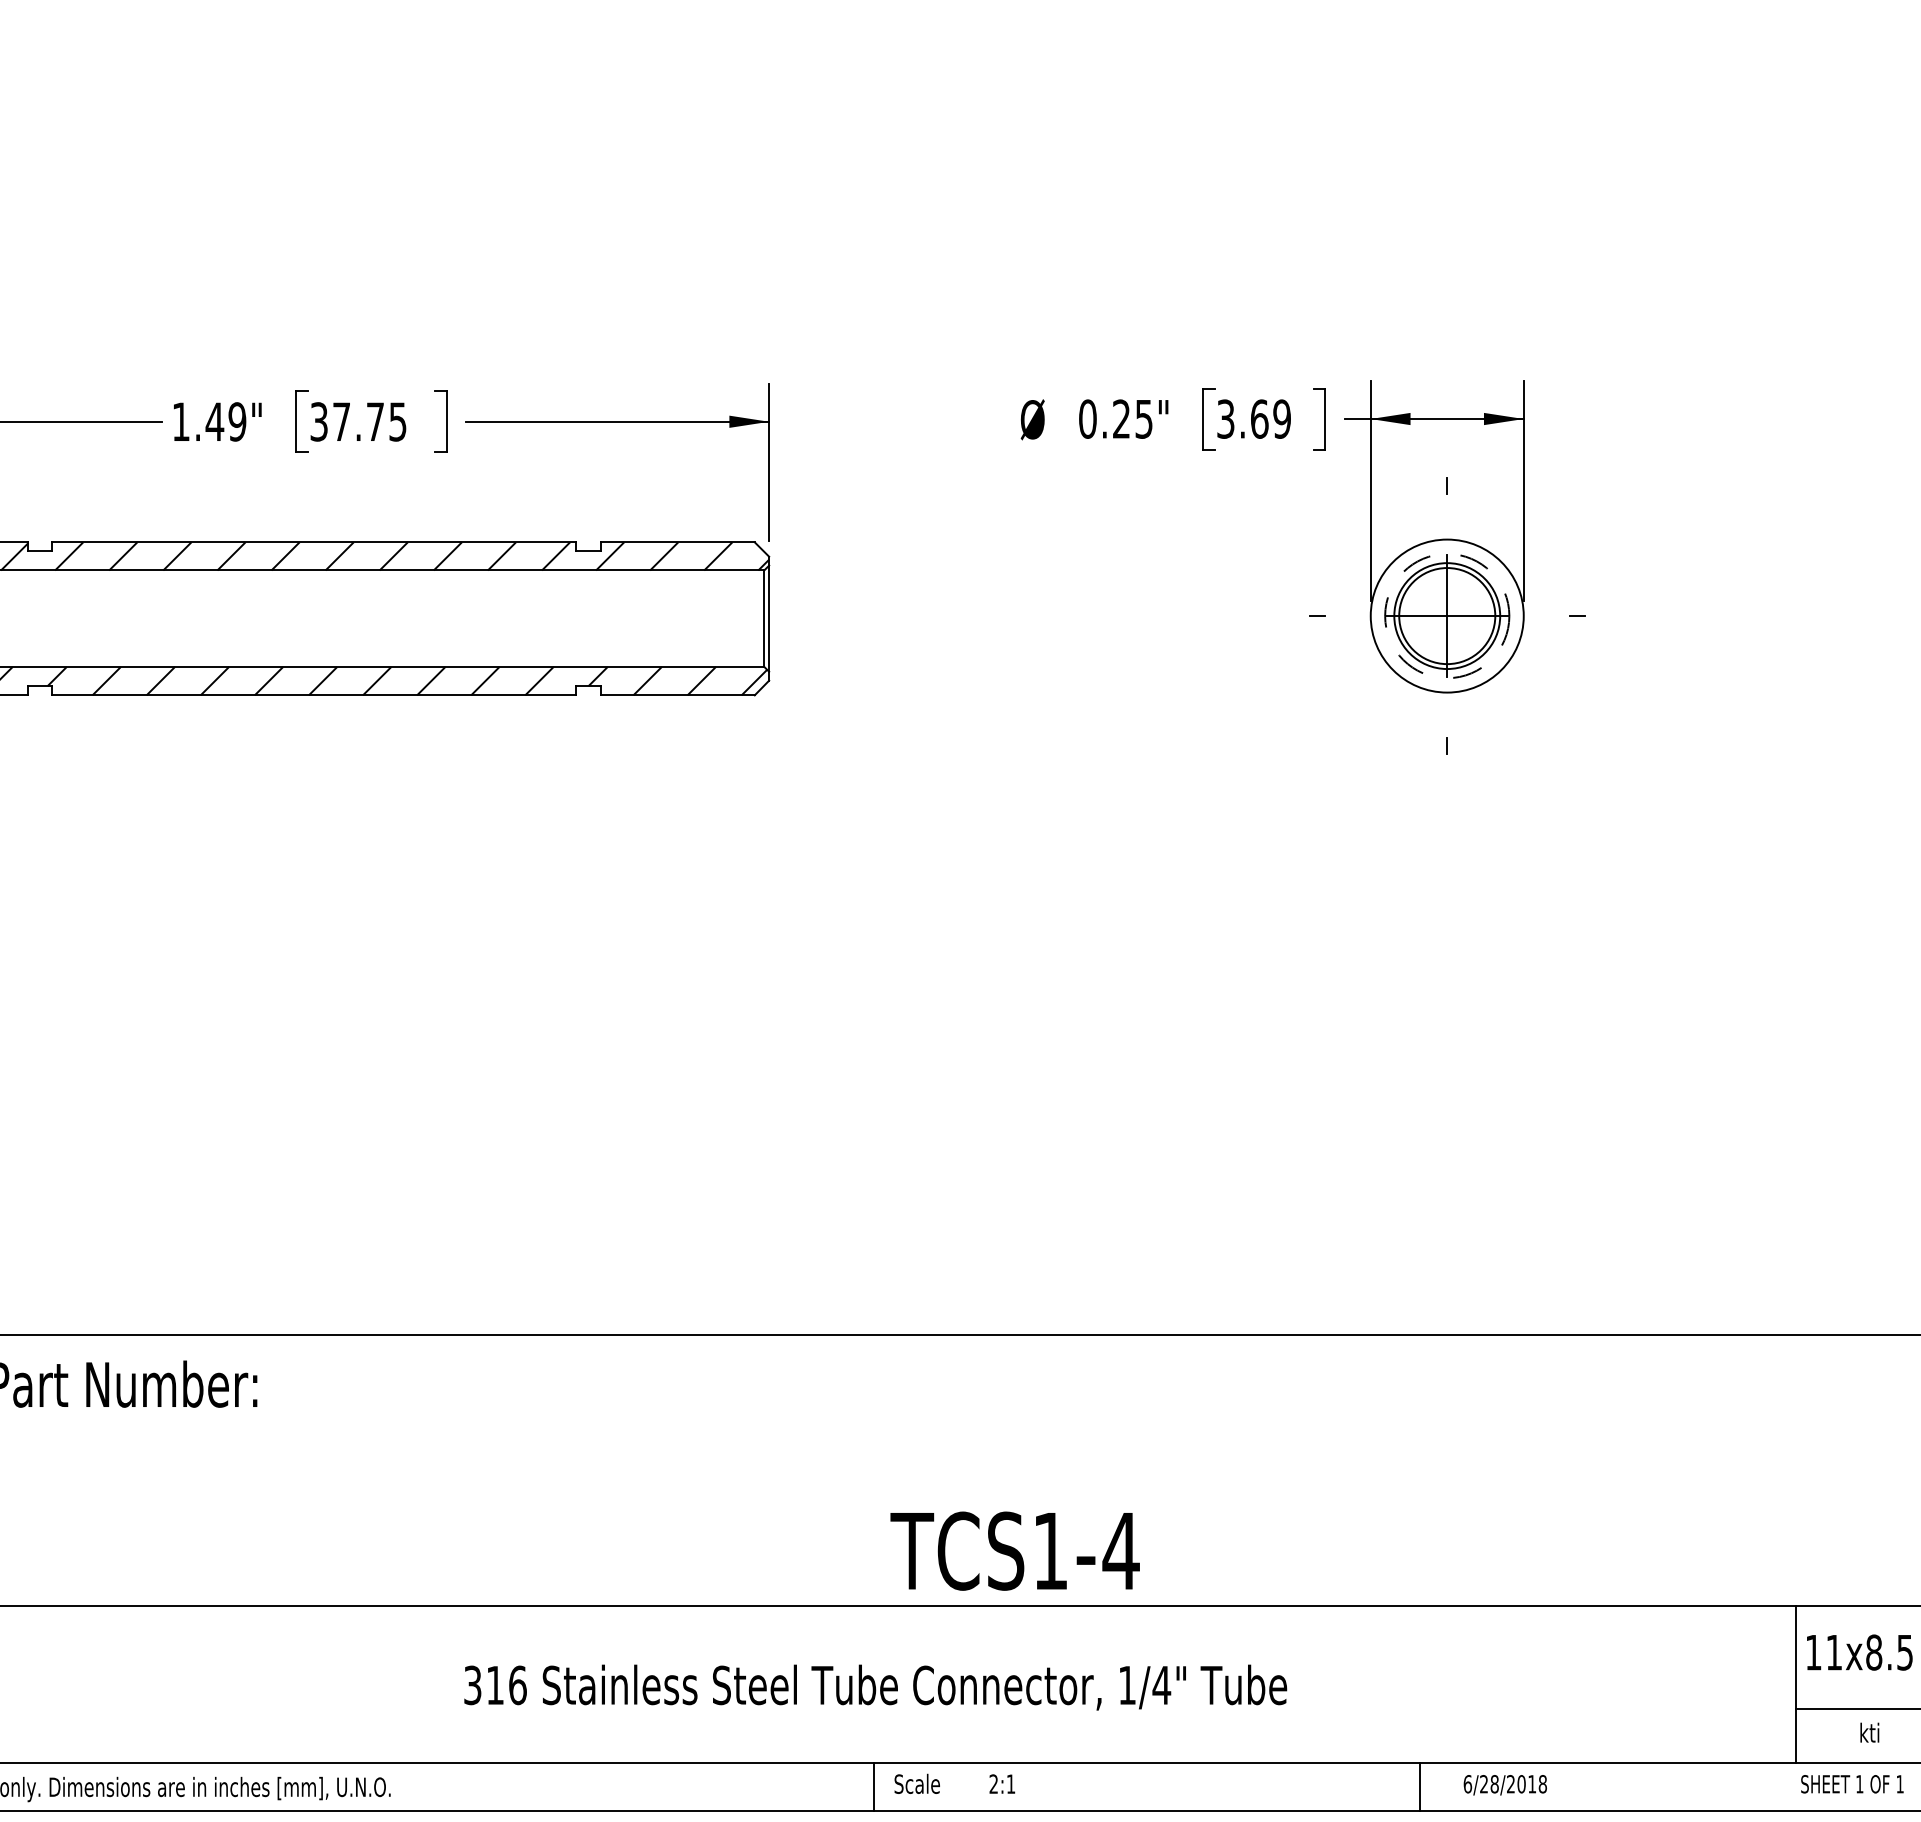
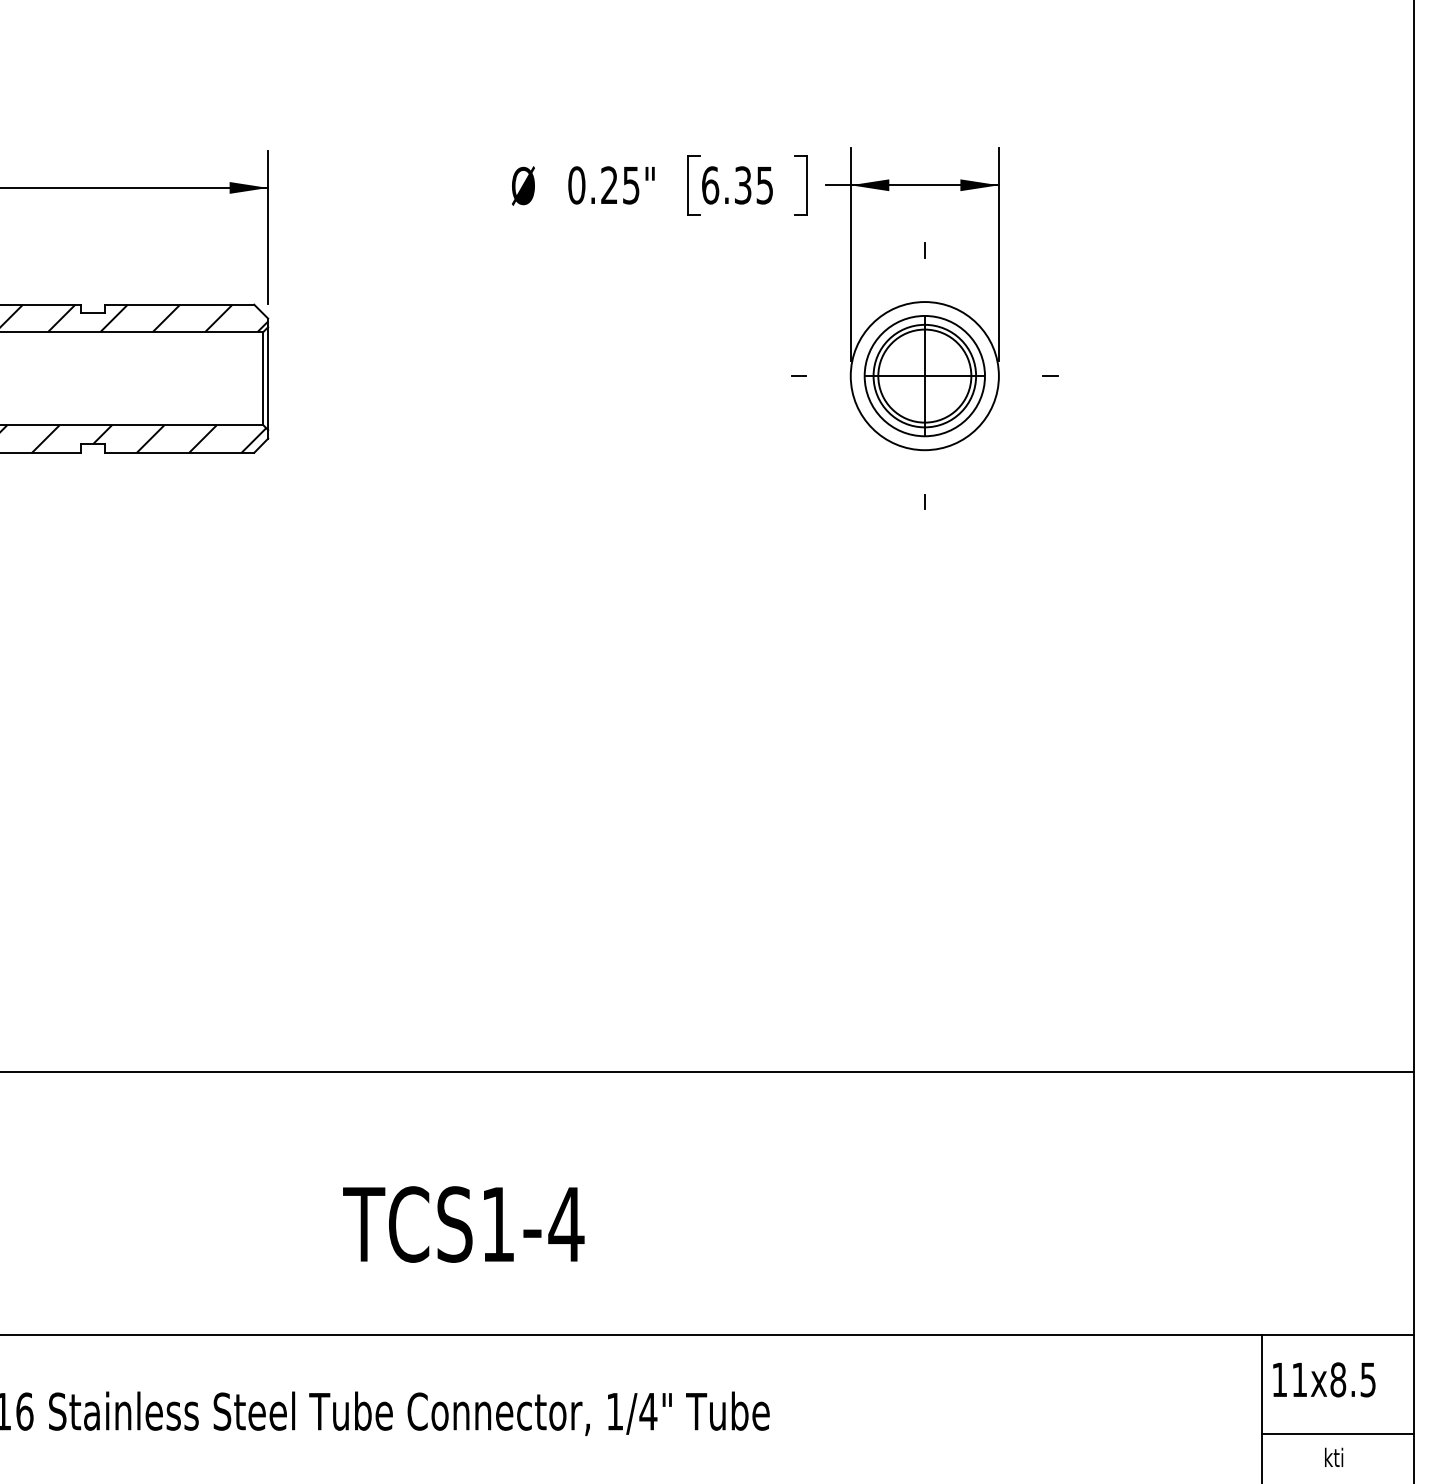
text: (1253, 418) -> (737, 184), 3.69 -> 6.35
circle: (1447, 615) -> (925, 375), dashed -> solid
text: (1014, 1550) -> (463, 1223), moved

